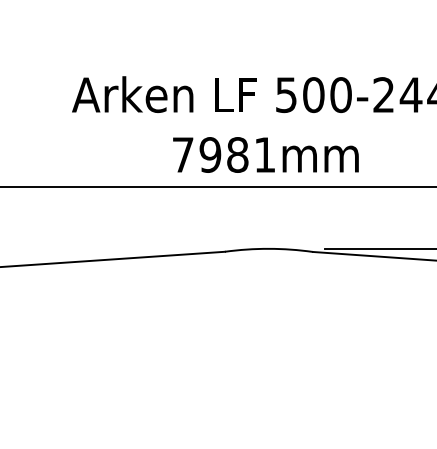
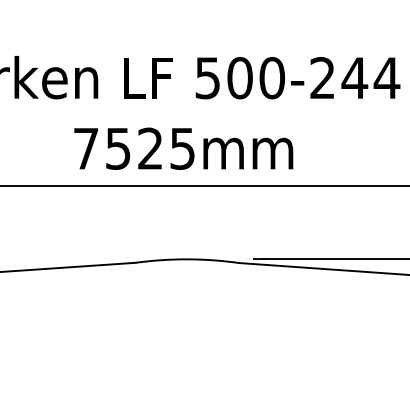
text: (236, 154) -> (149, 148), 7981mm -> 7525mm

